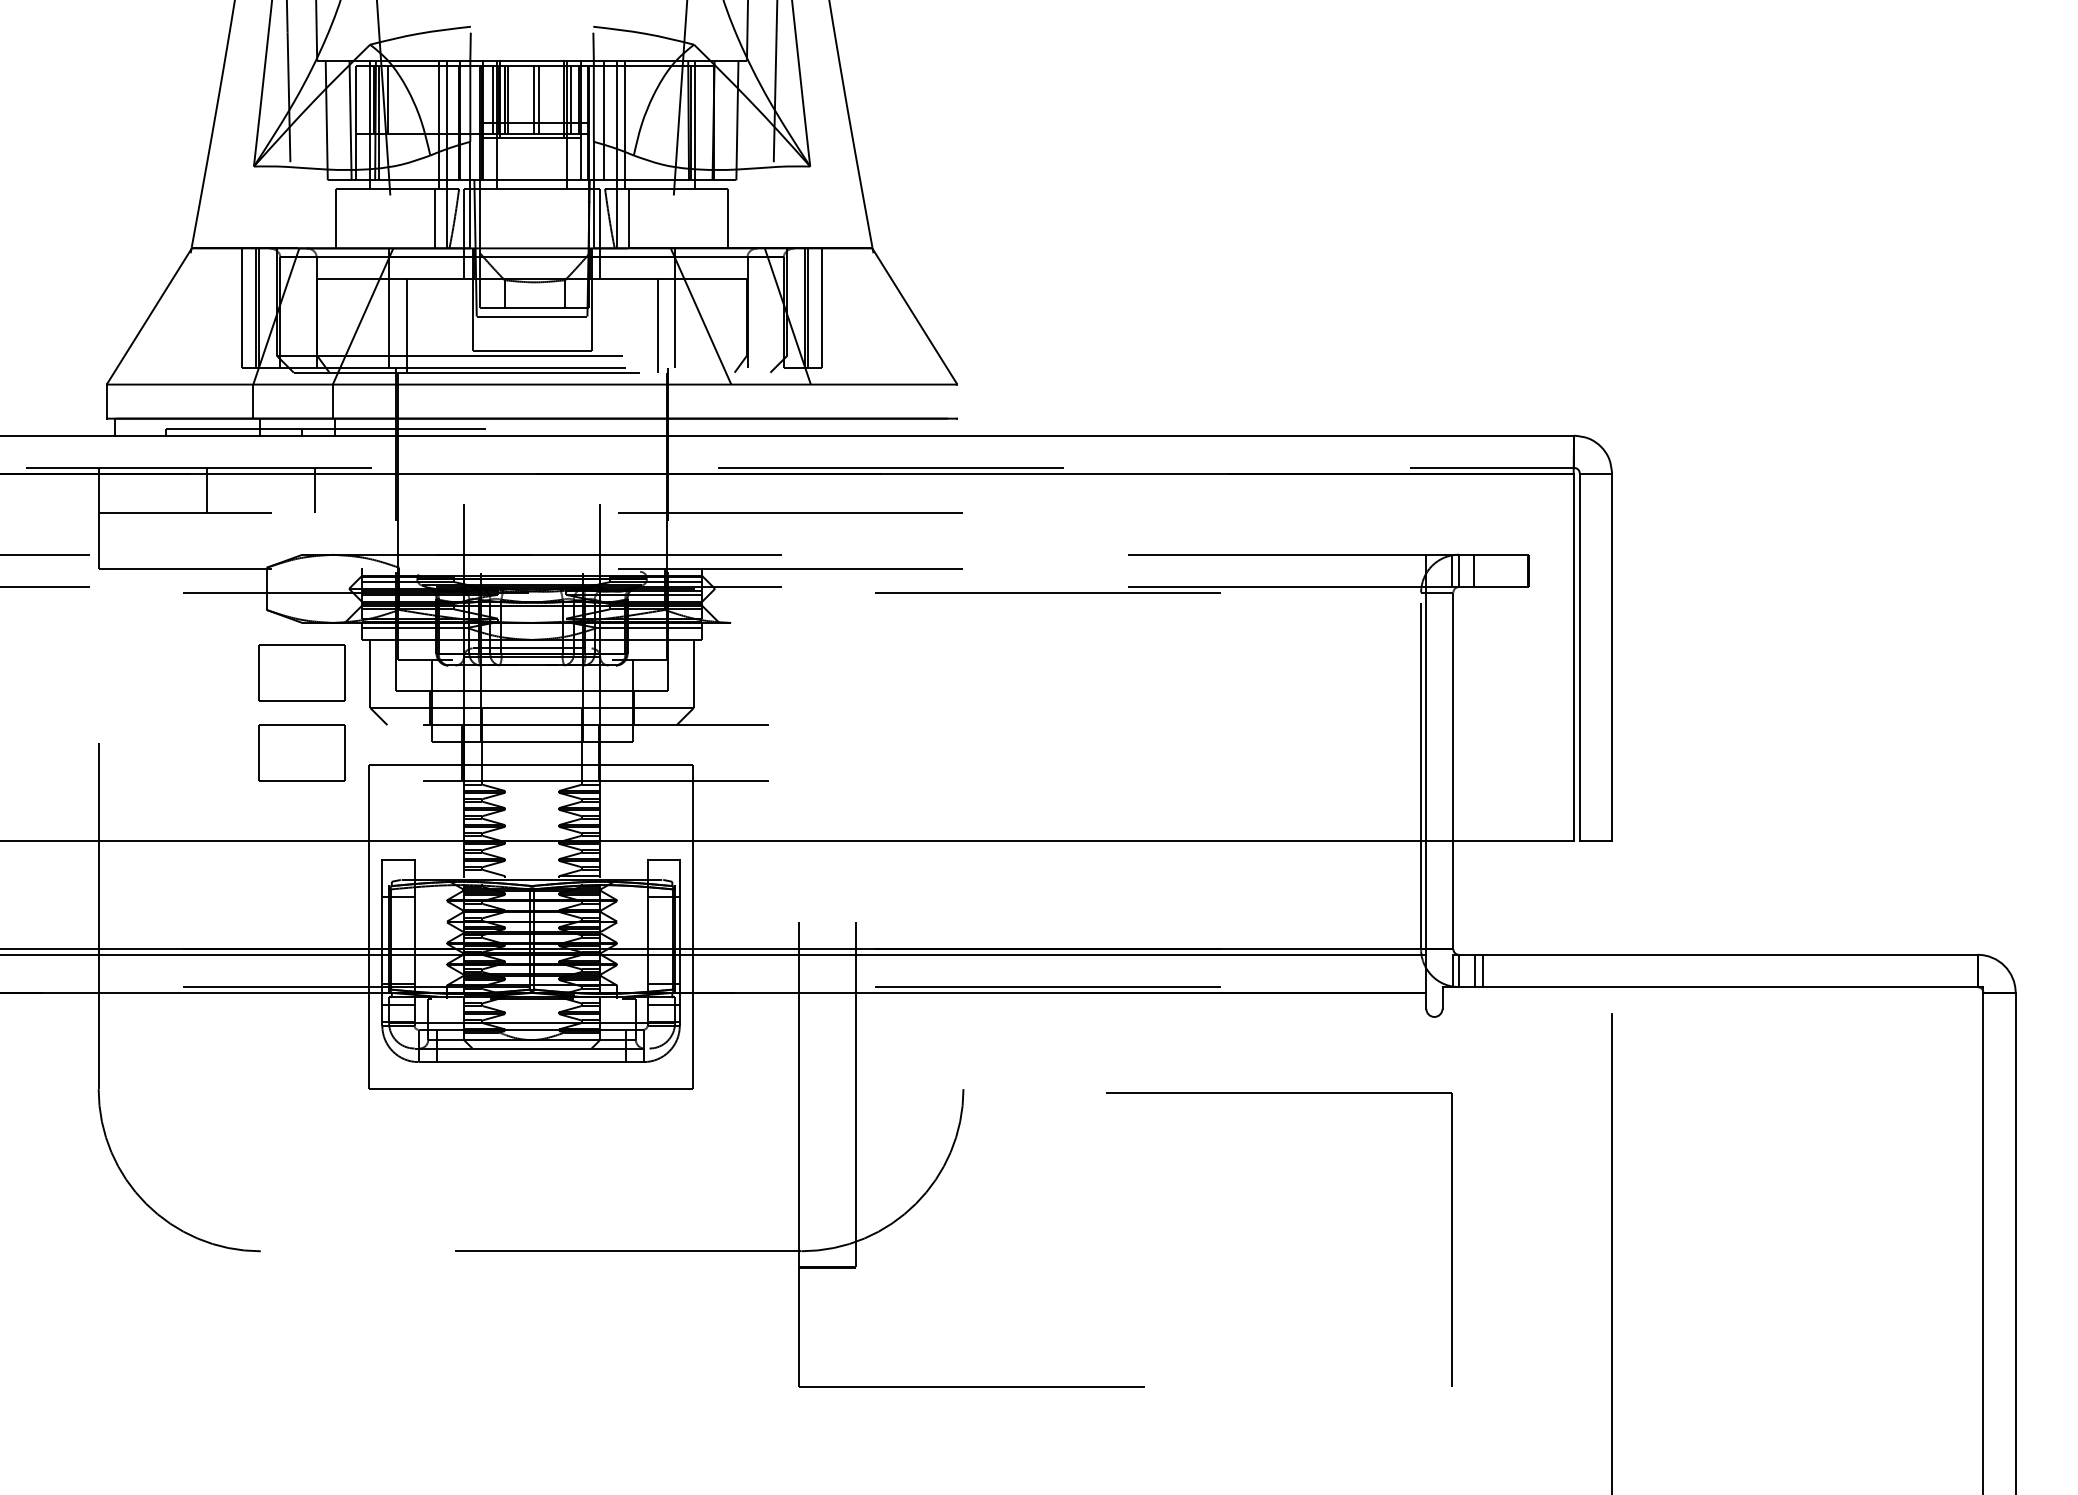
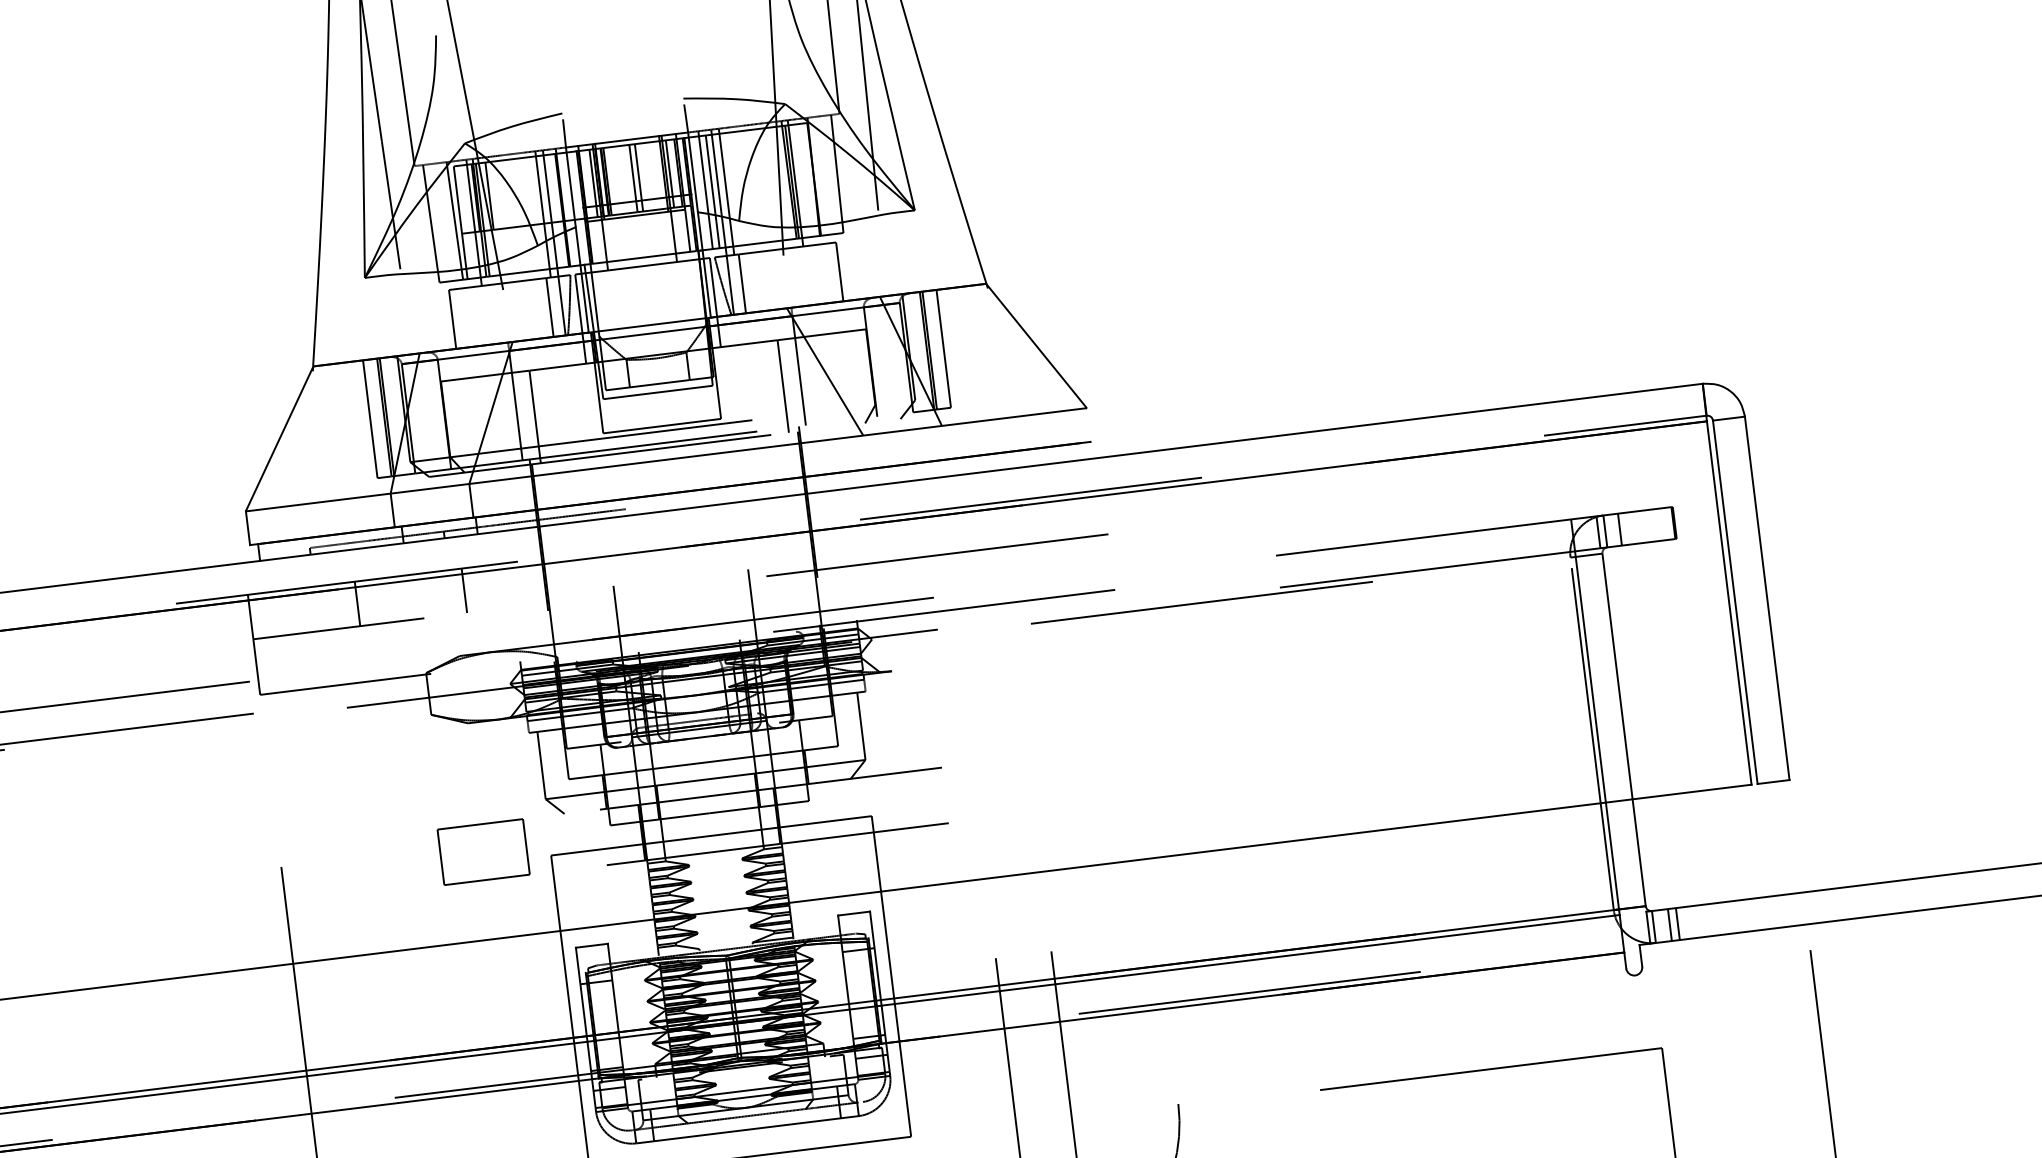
line: (611, 123) -> (713, 192), added
part: (301, 672) -> (473, 772), removed

